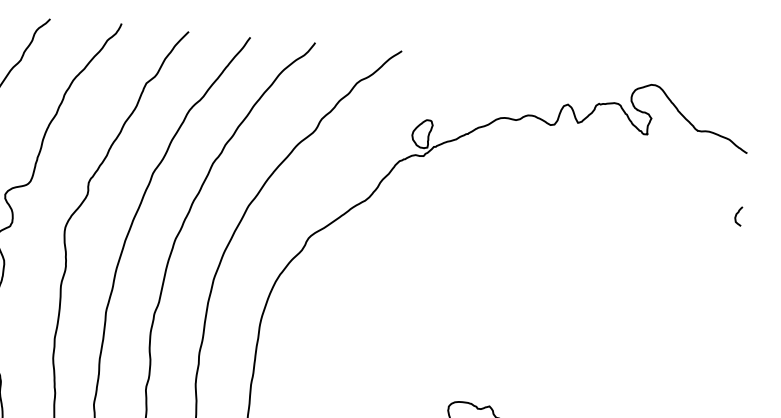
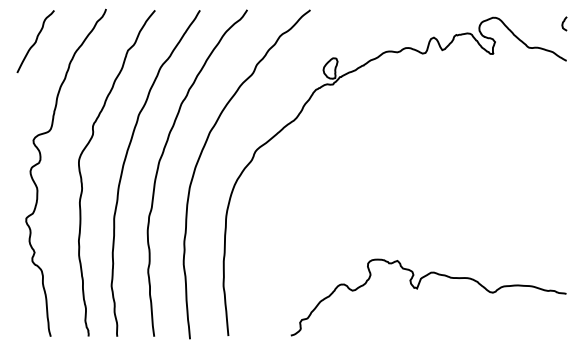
curve: (738, 214) -> (564, 22), moved

